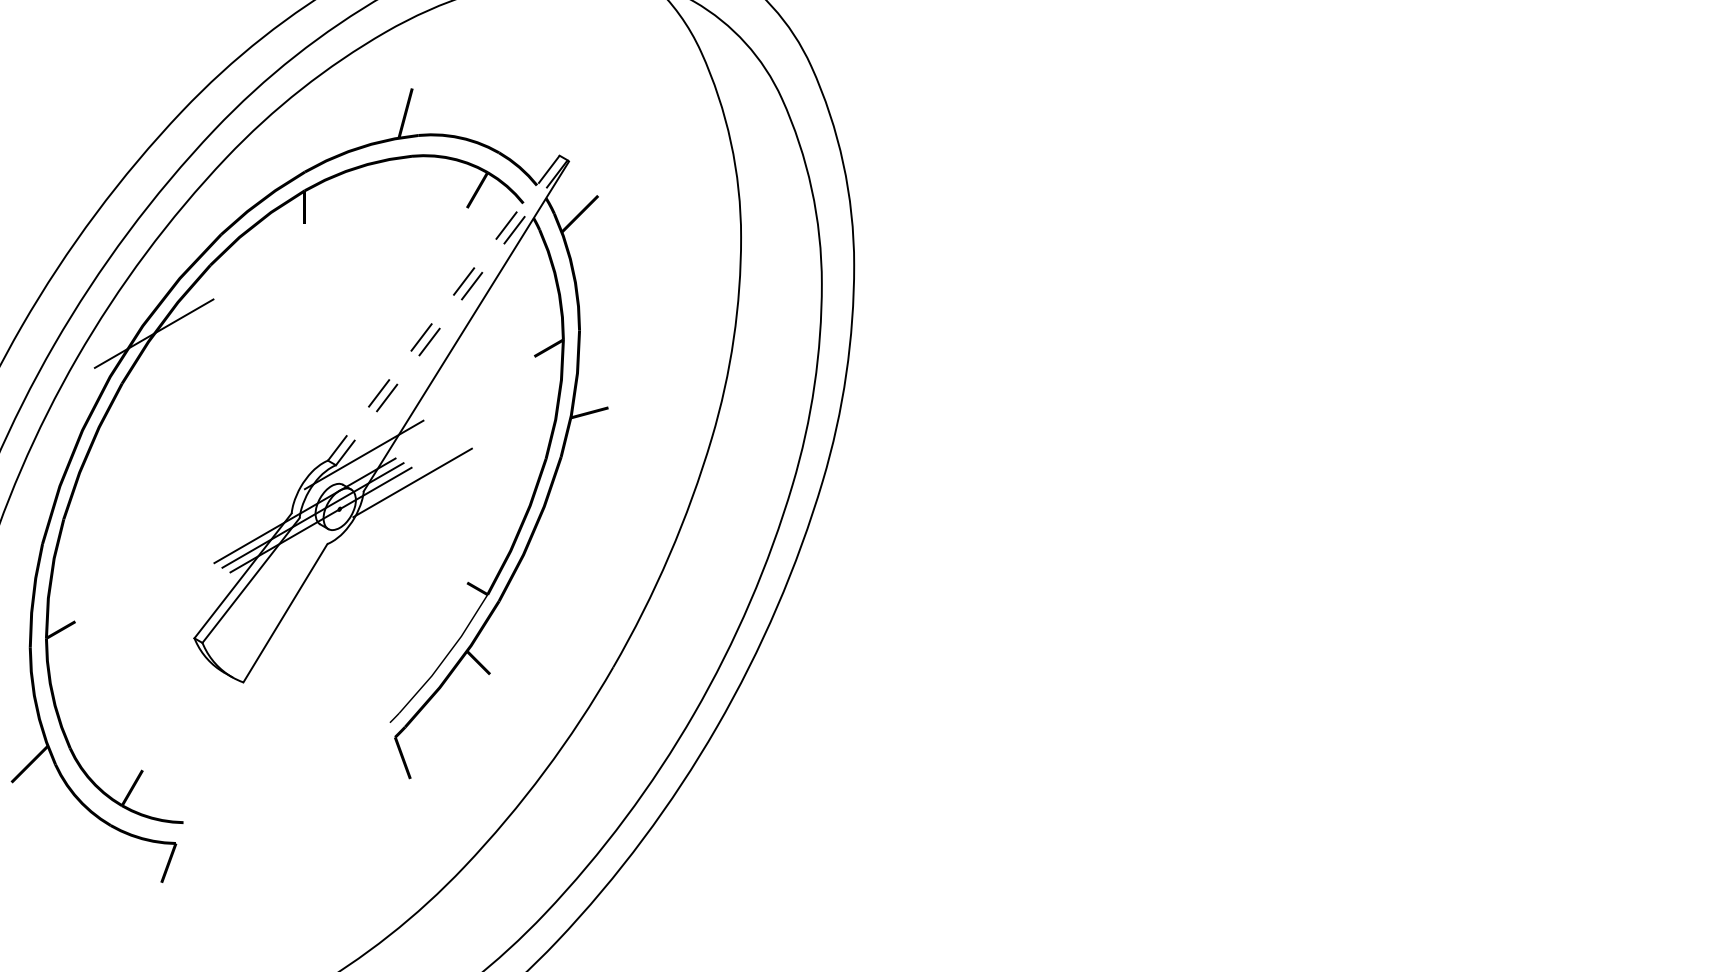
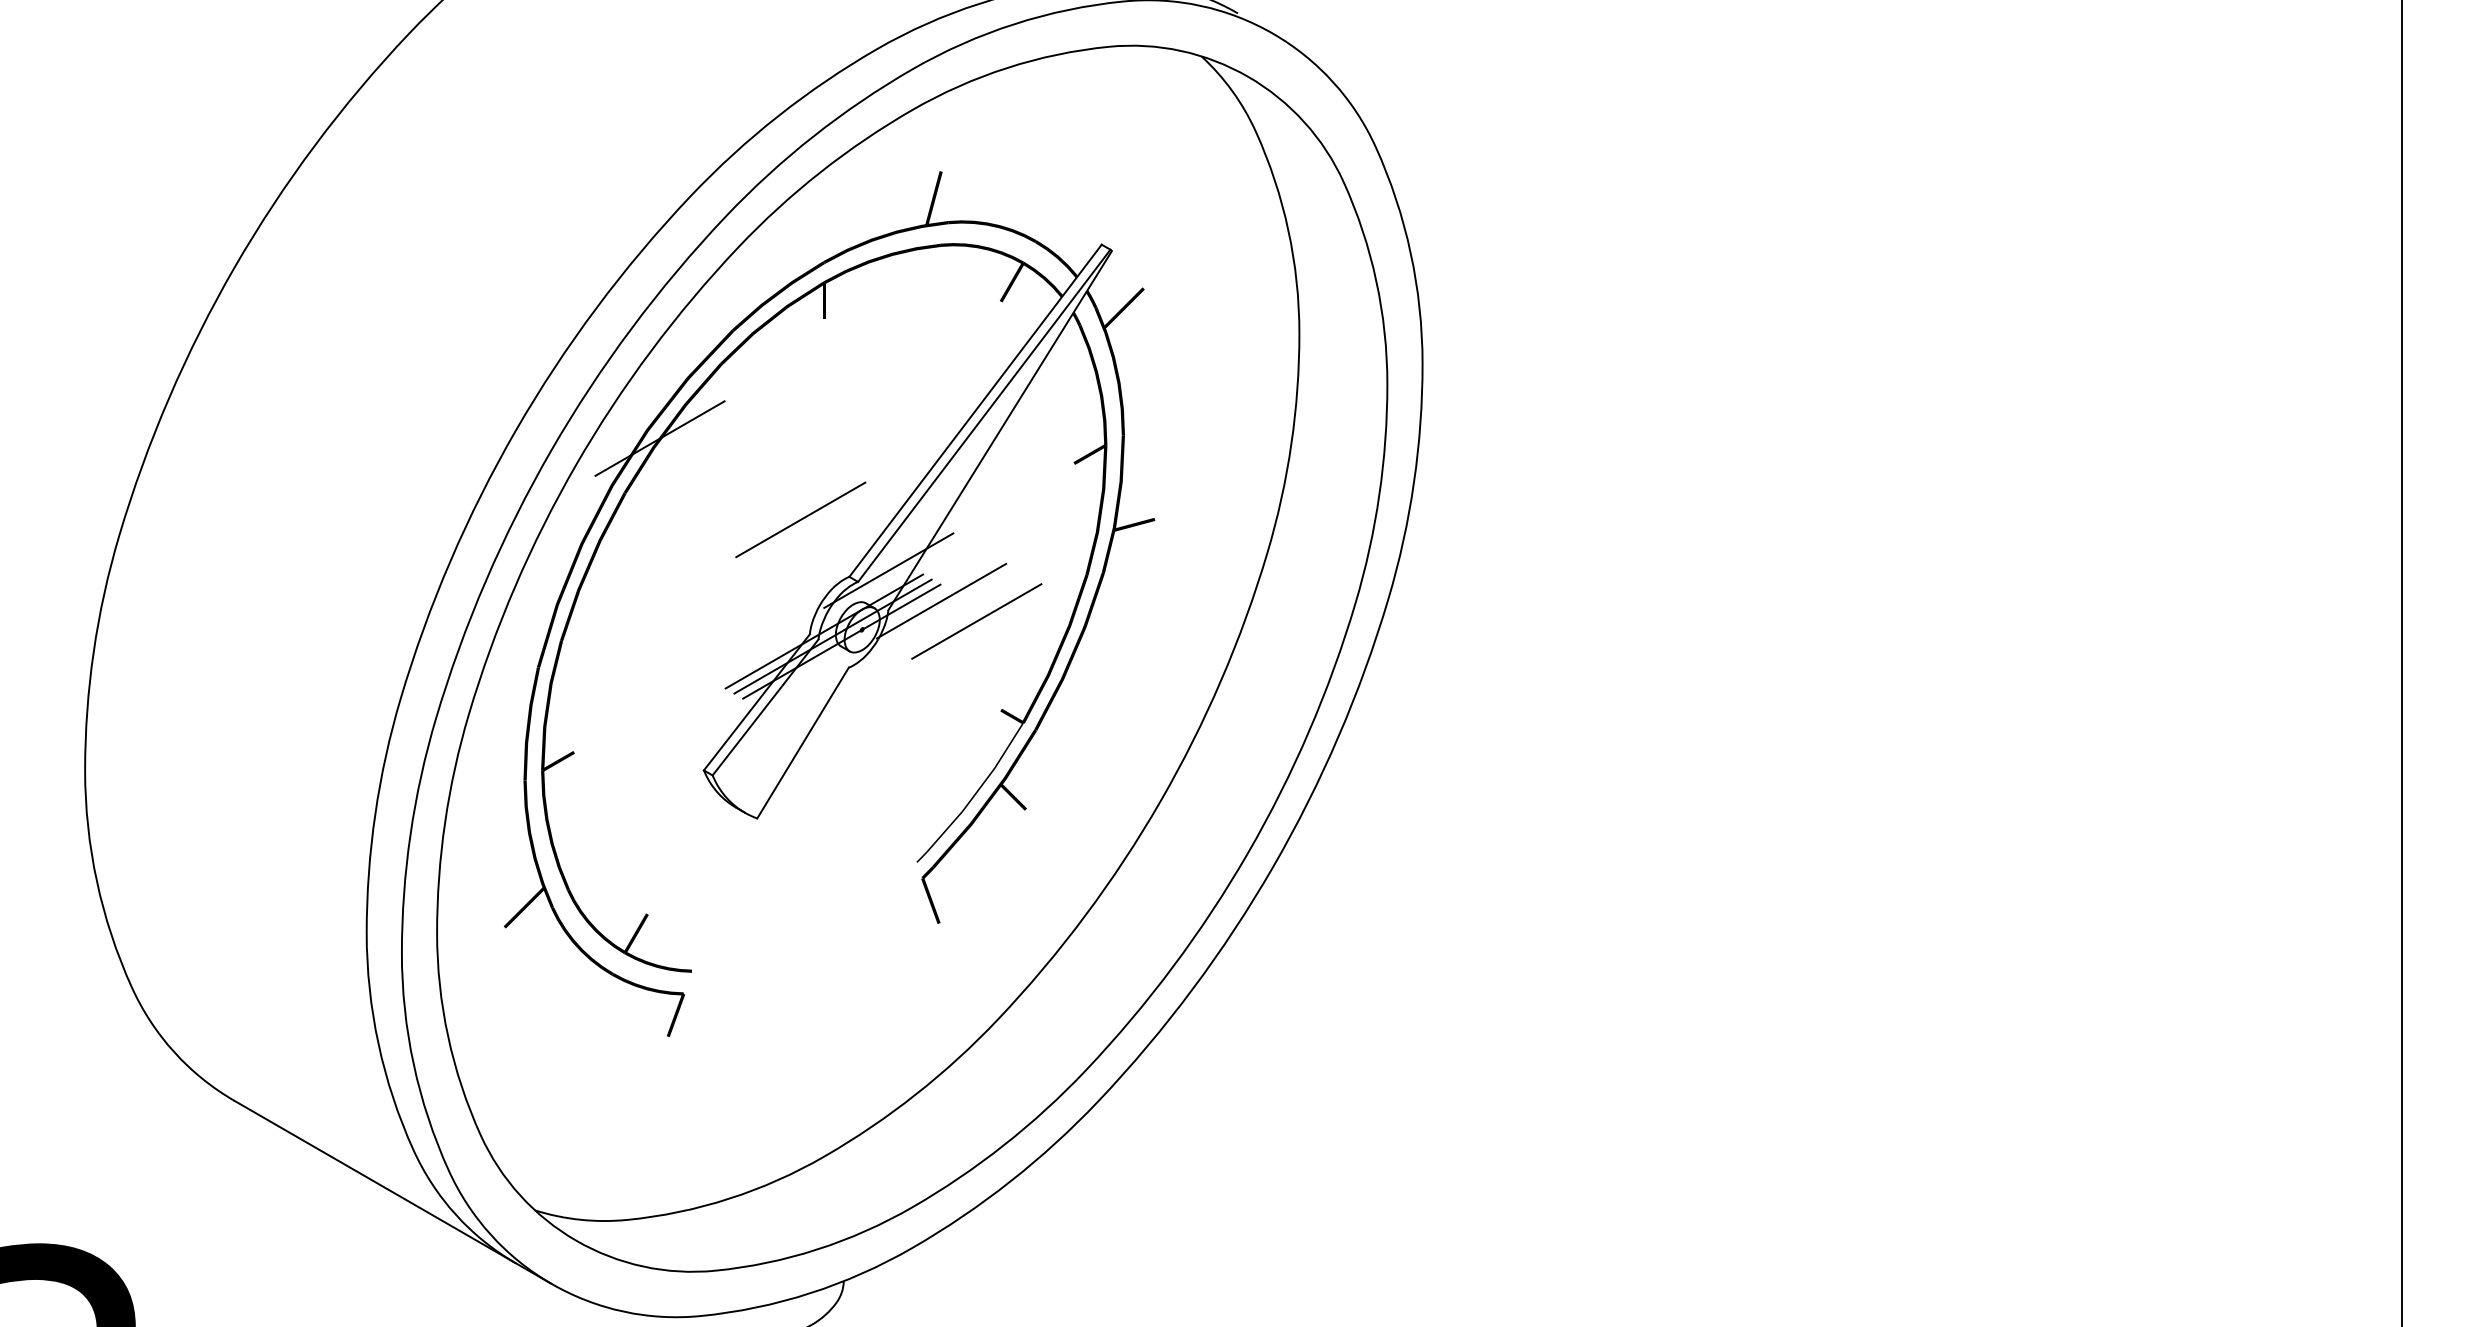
line: (443, 307) -> (975, 410), dashed -> solid
line: (452, 312) -> (984, 415), dashed -> solid
line: (283, 407) -> (800, 519), added
line: (444, 501) -> (976, 621), added

